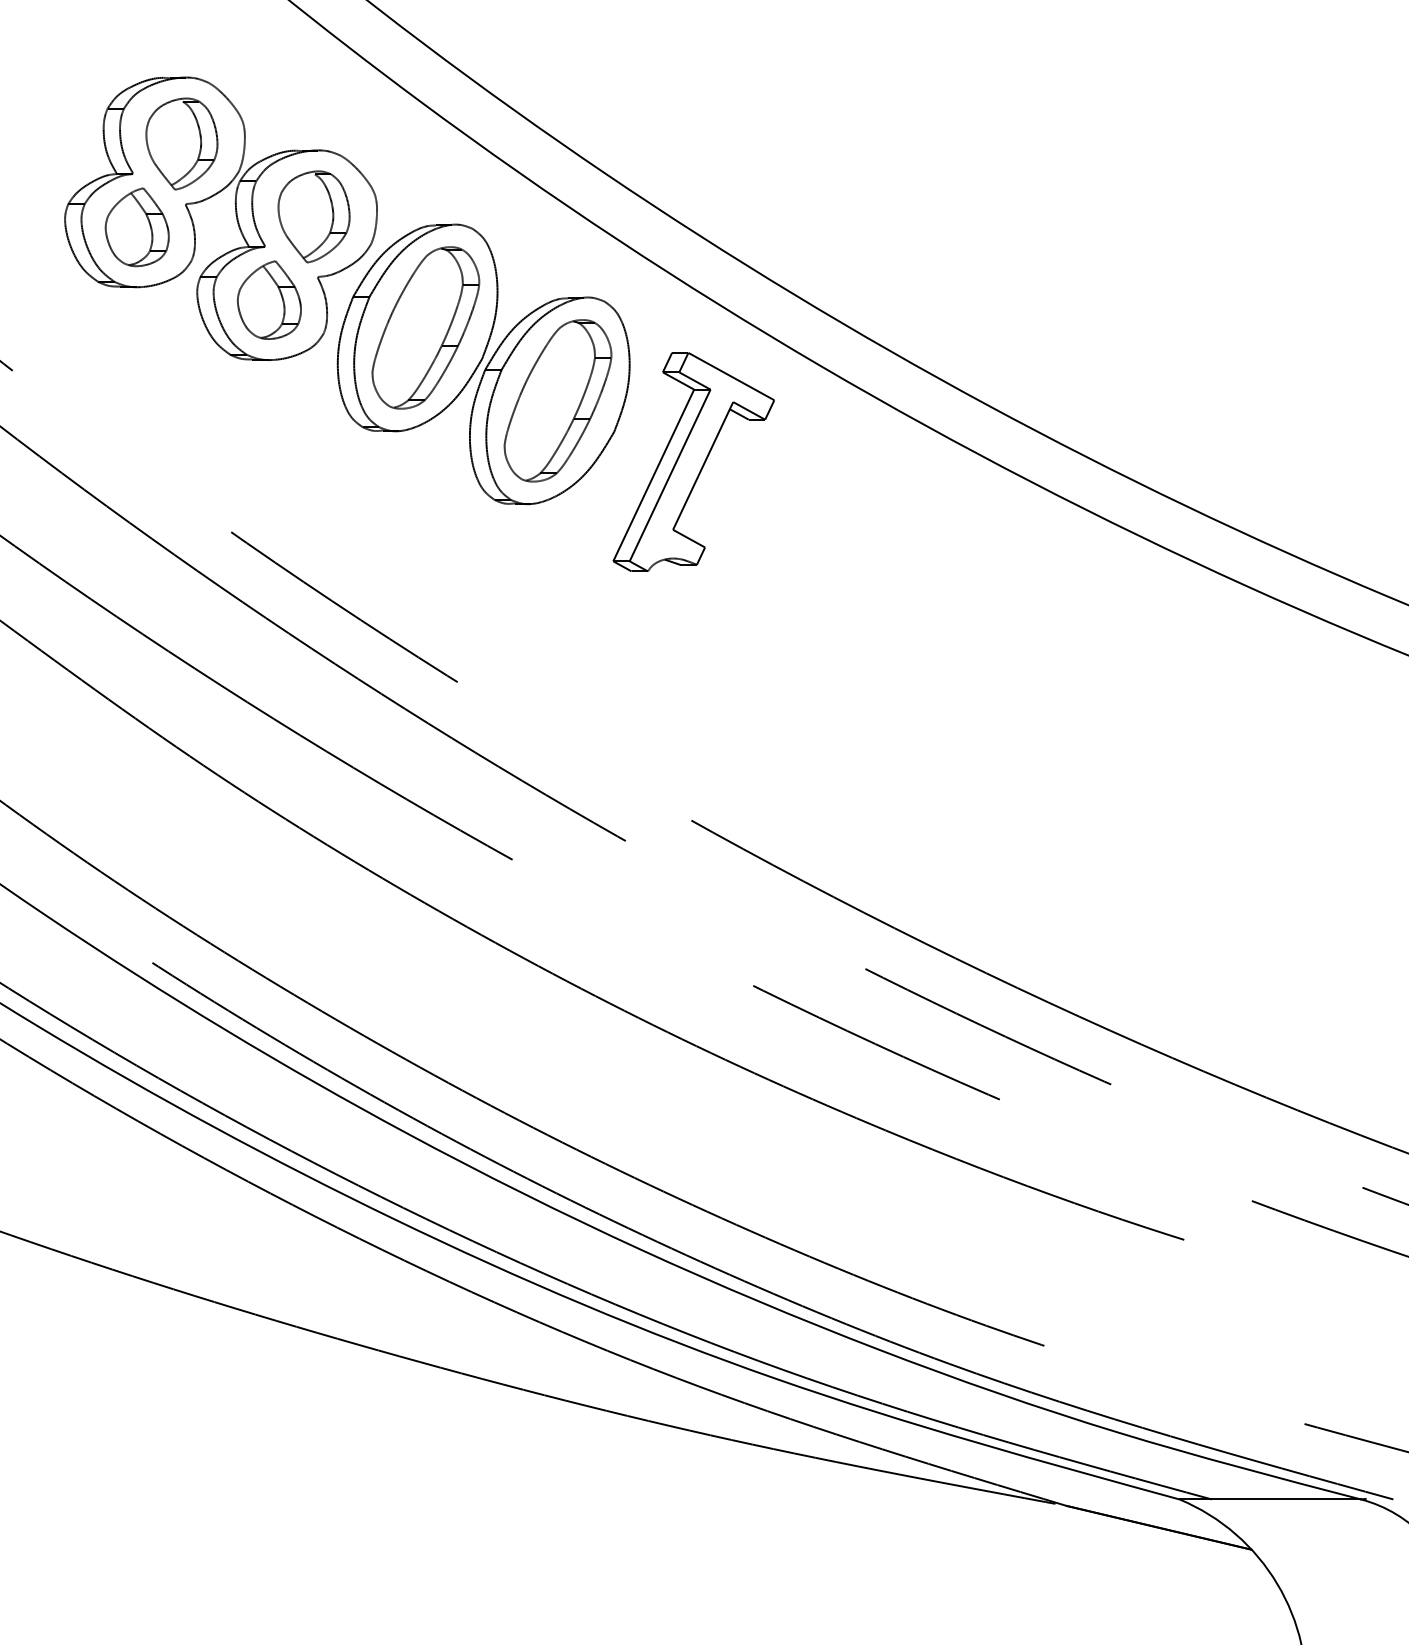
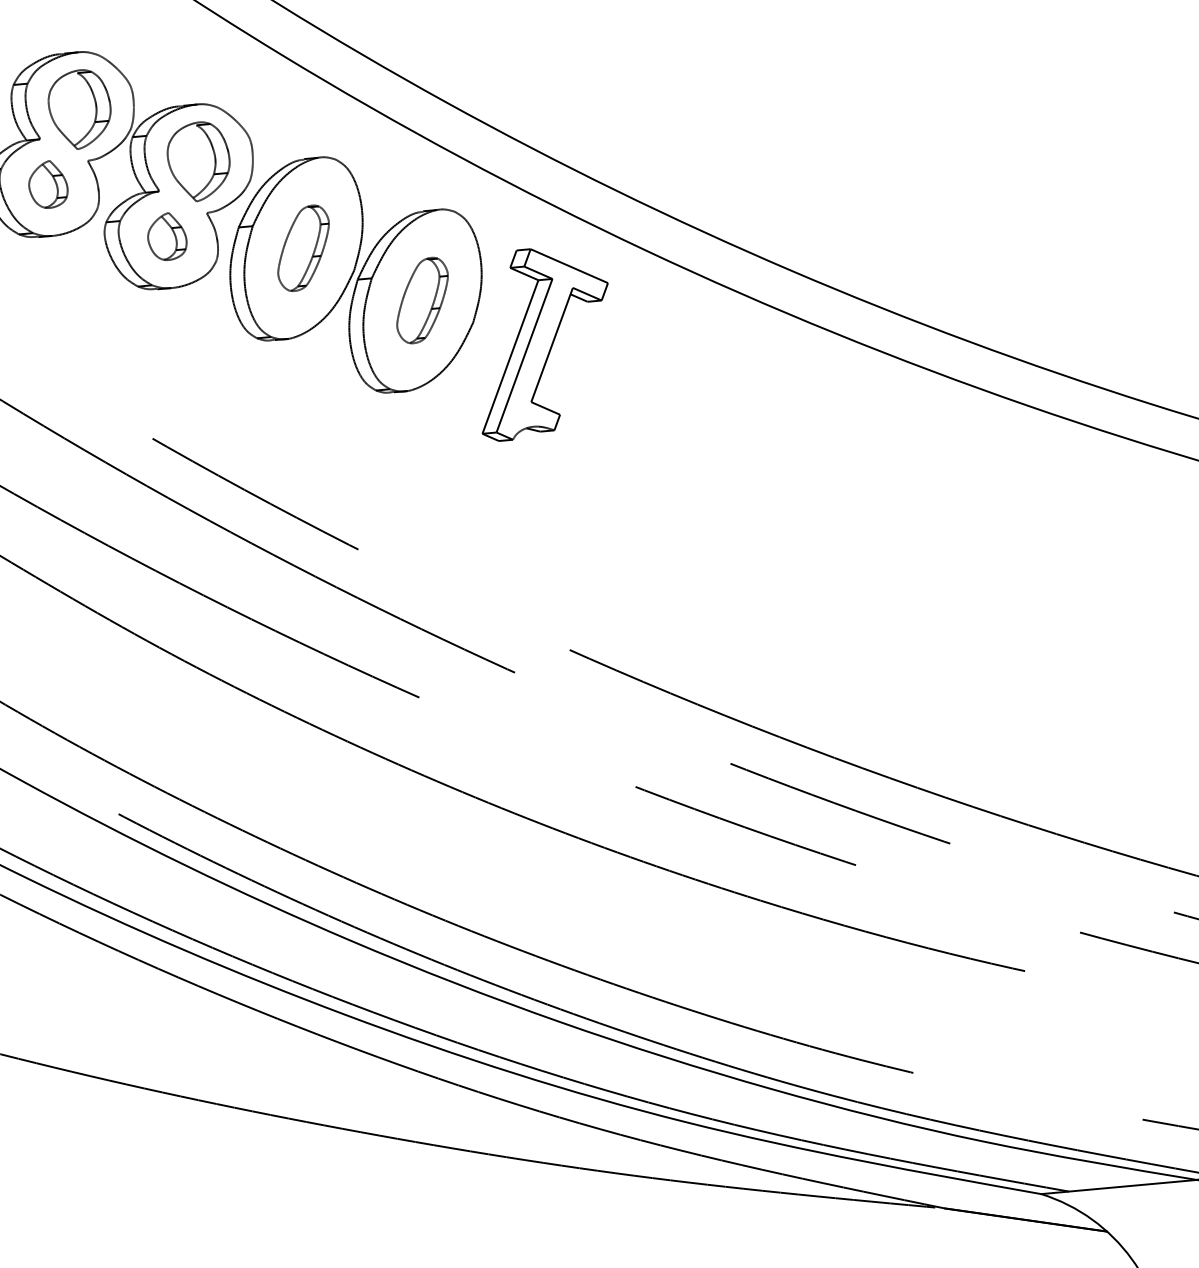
part: (136, 227) -> (47, 184), size x0.7
part: (268, 299) -> (166, 236), size x0.7
part: (425, 327) -> (303, 247), size x0.6
part: (557, 400) -> (422, 300), size x0.6

